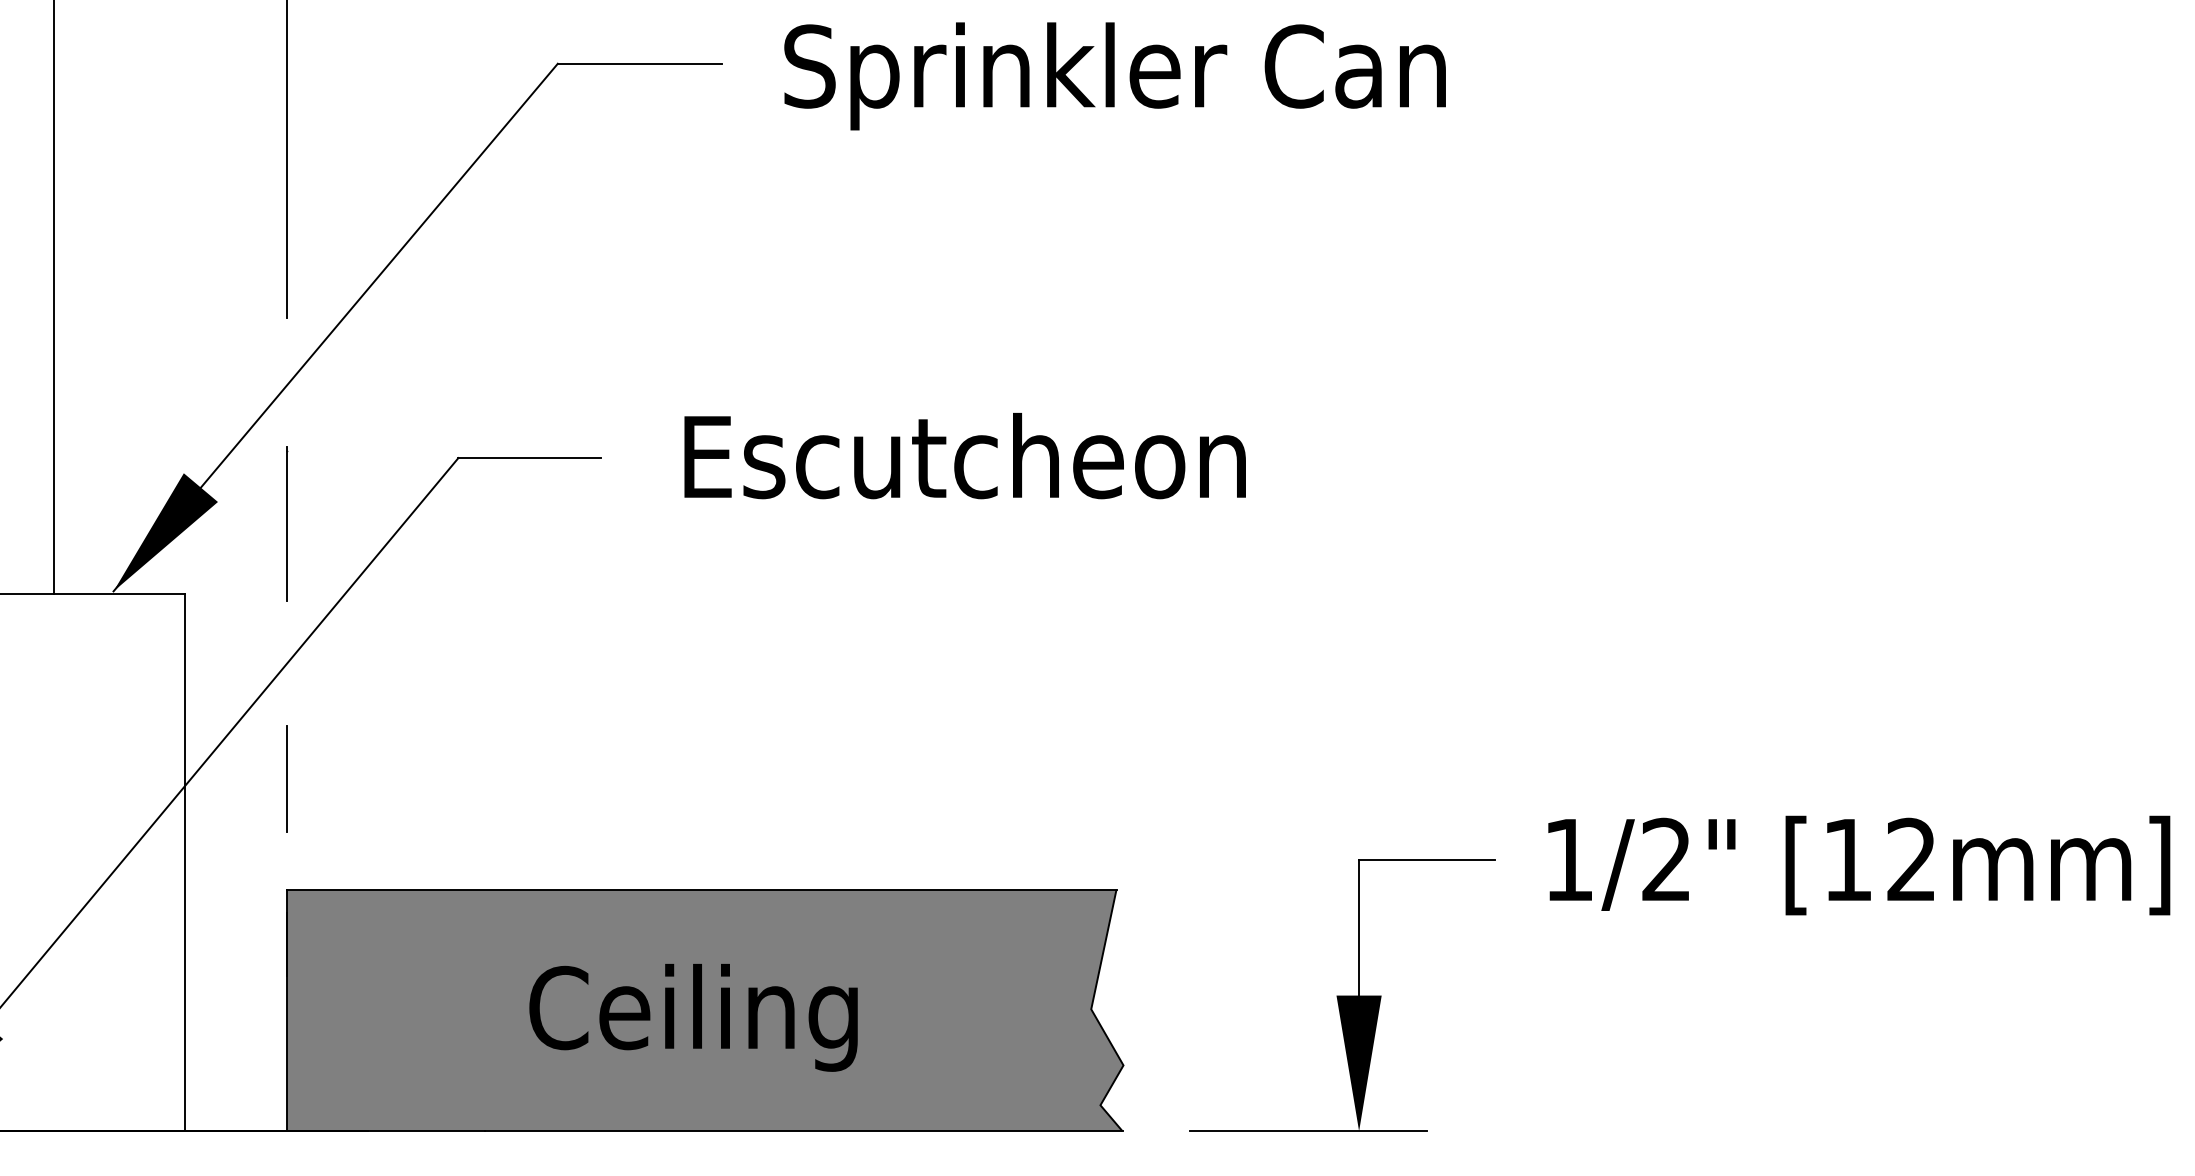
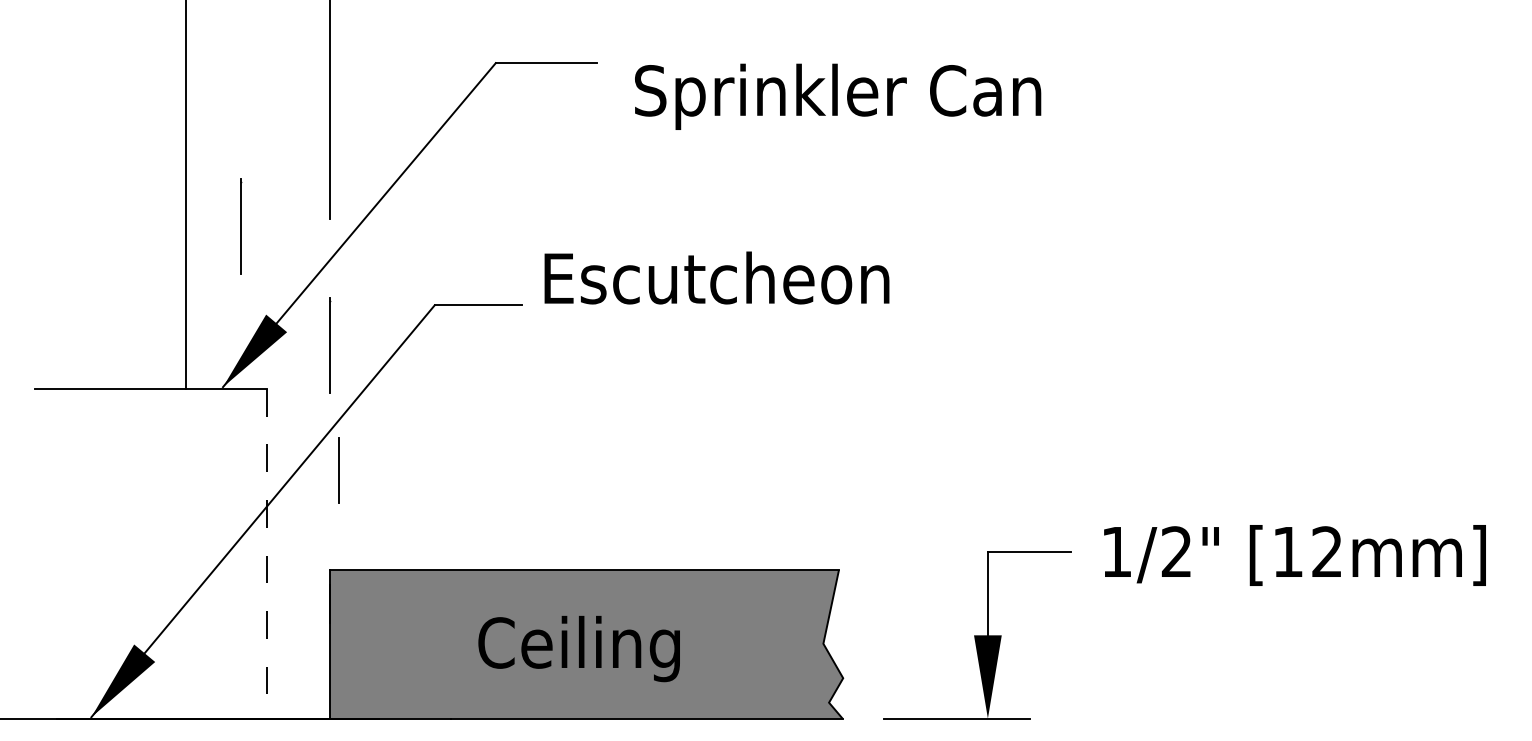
text: (1115, 75) -> (838, 96), moved
line: (143, 329) -> (241, 226), added
text: (964, 455) -> (716, 277), moved
line: (286, 779) -> (338, 470), moved
line: (184, 862) -> (266, 553), solid -> dashed

